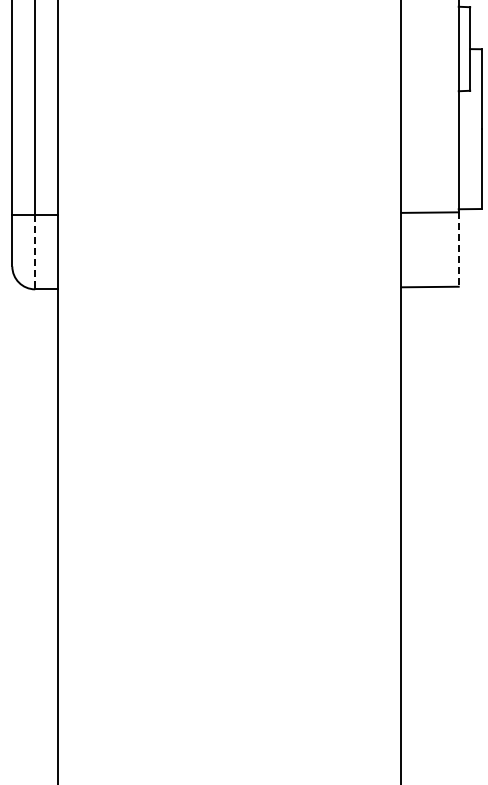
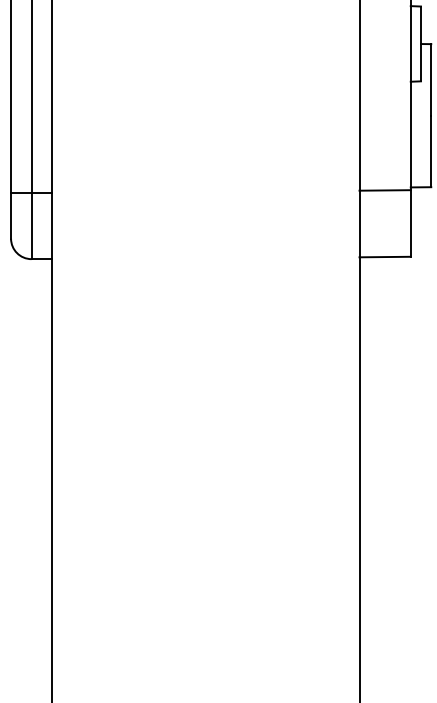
line: (458, 250) -> (410, 224), dashed -> solid
line: (35, 252) -> (31, 226), dashed -> solid

